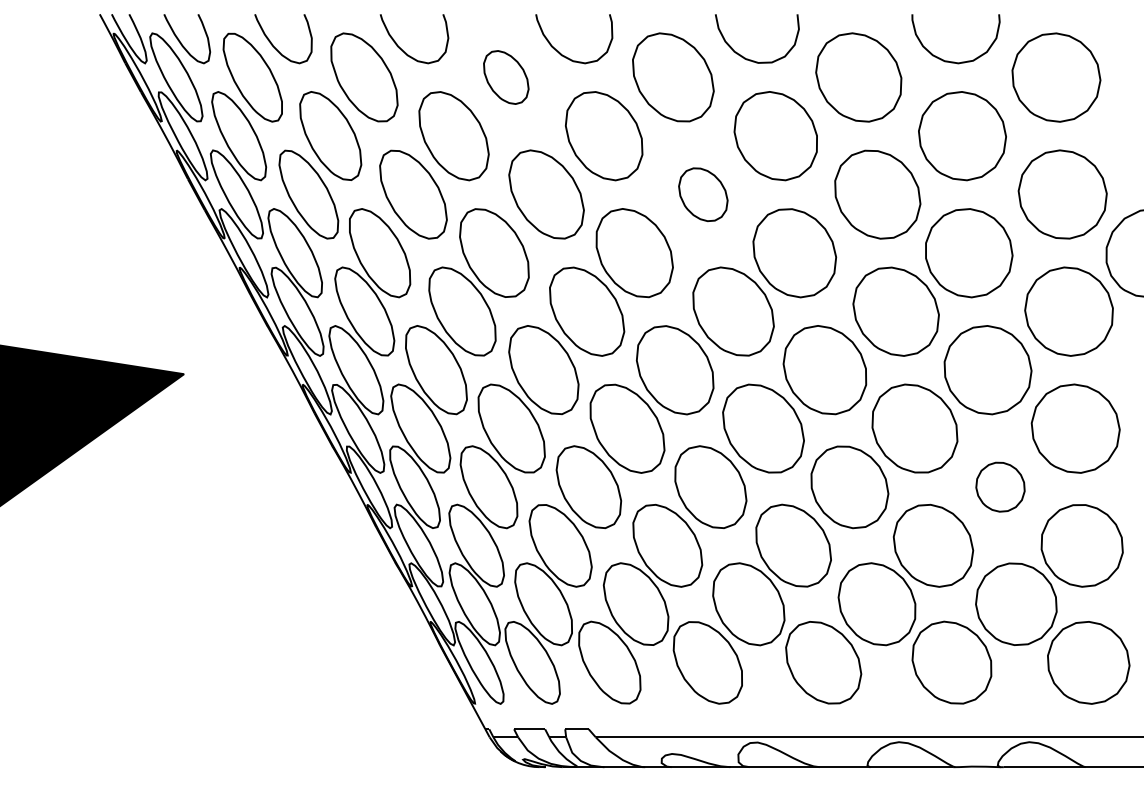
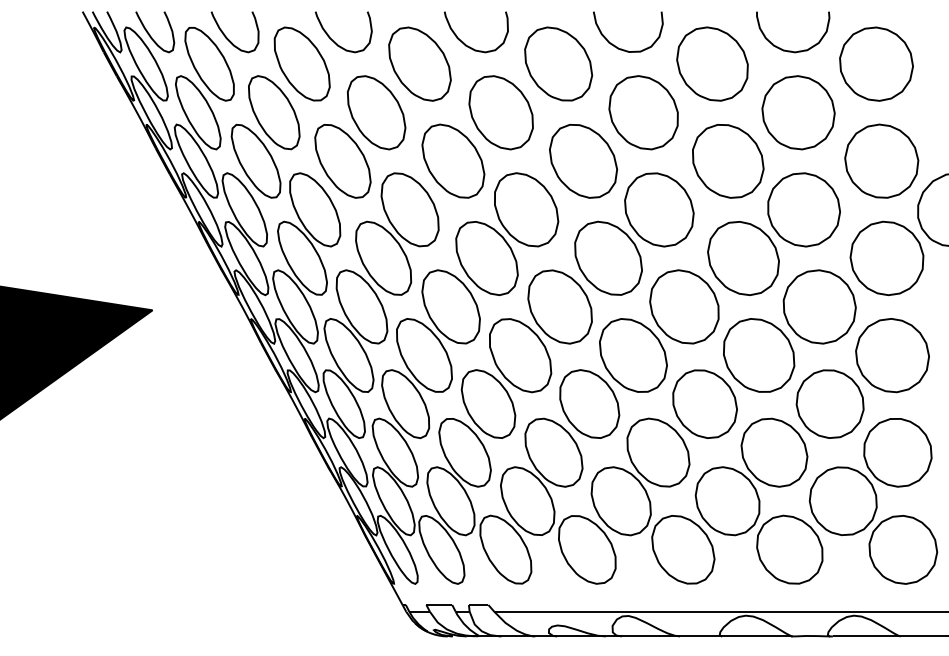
part: (505, 76) -> (419, 63), size x1.67
part: (703, 194) -> (583, 161), size x1.67
part: (999, 486) -> (829, 403), size x1.67

